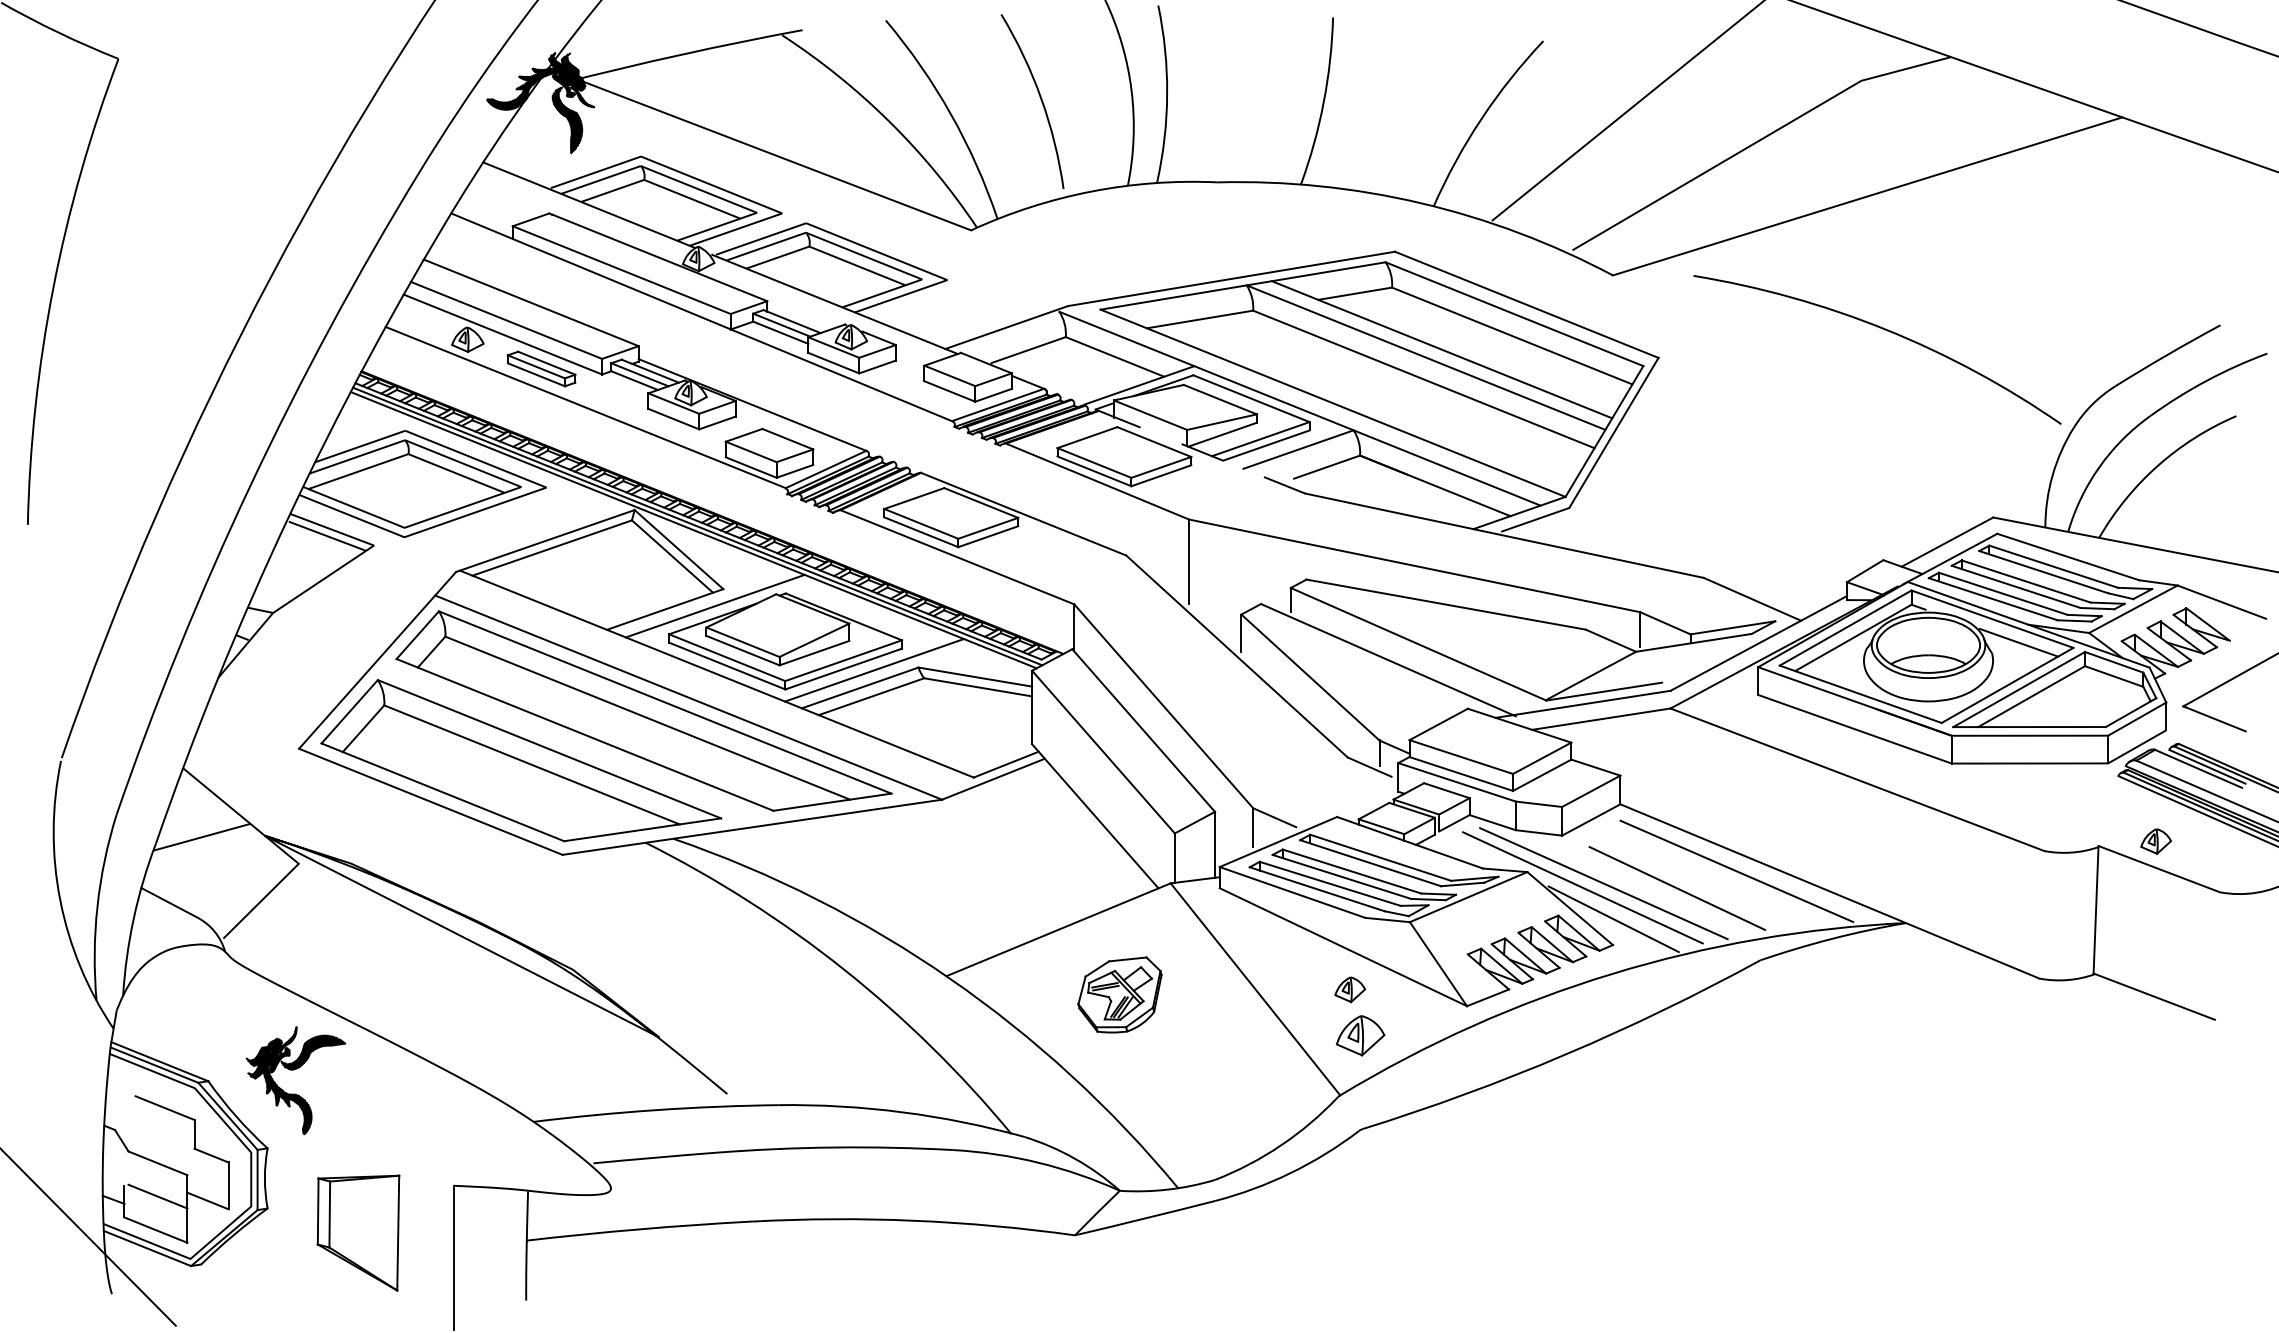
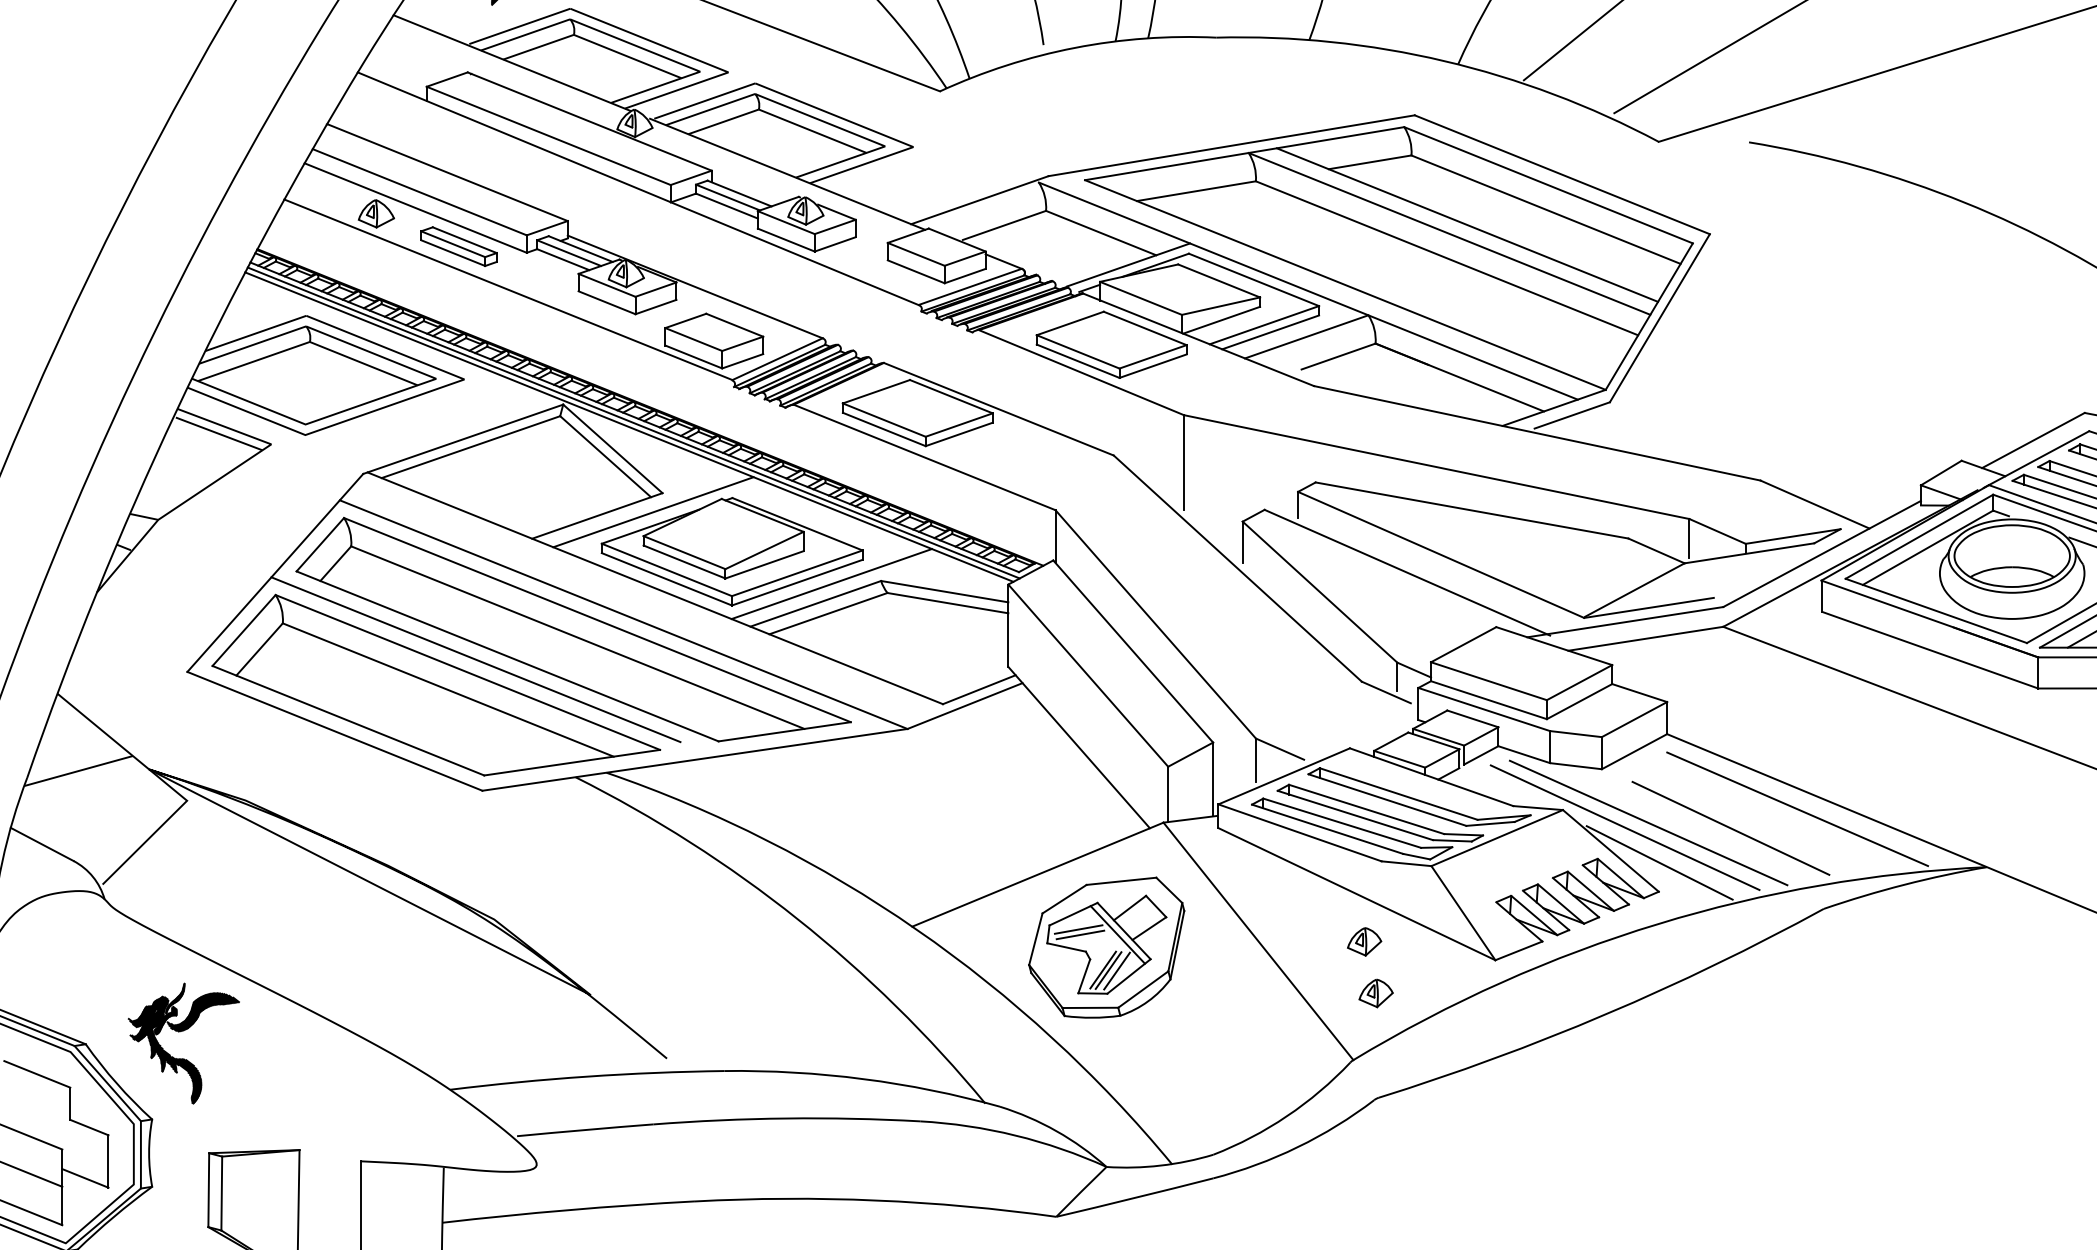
line: (1201, 451) -> (1198, 339), dashed -> solid
line: (556, 737) -> (475, 659), added
part: (1119, 994) -> (1106, 947), size x1.67
part: (1360, 1035) -> (1376, 993), size x0.62

